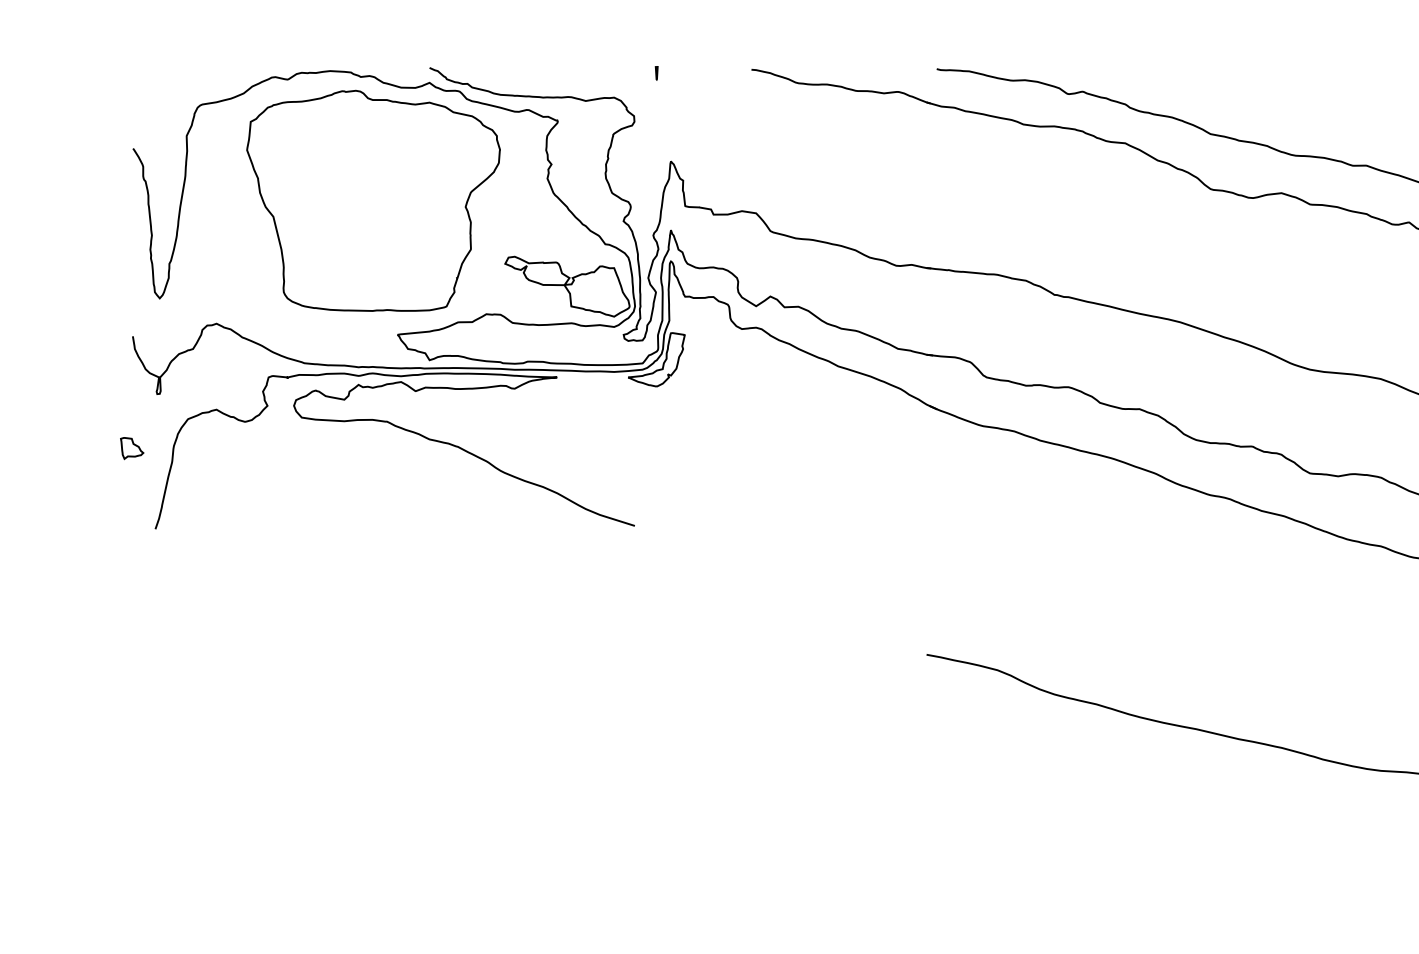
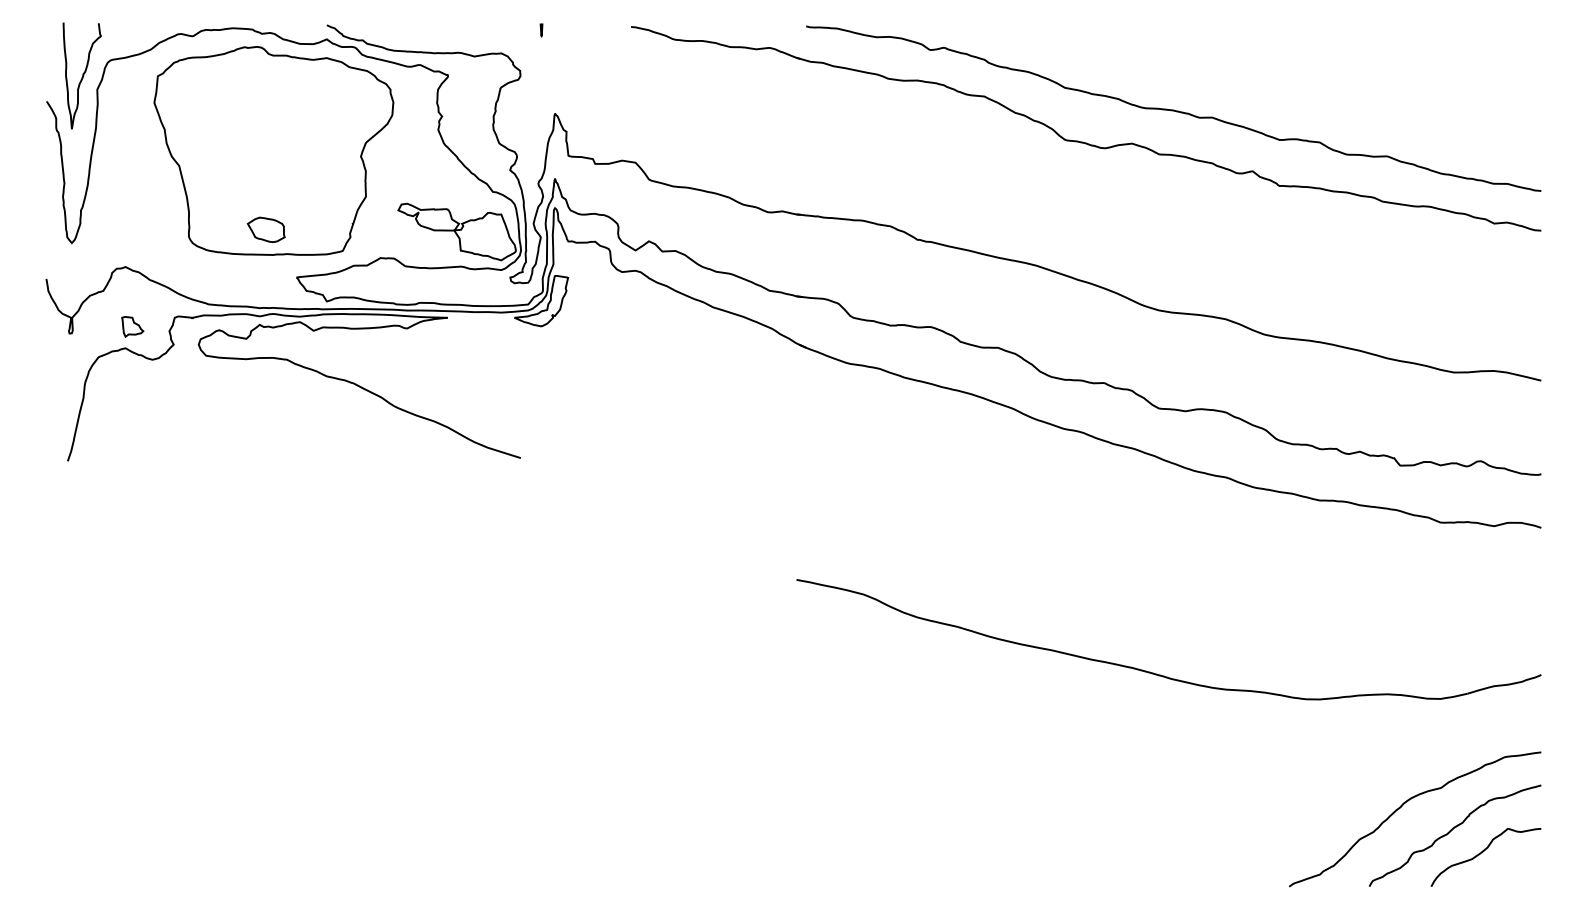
curve: (171, 121) -> (82, 75), added
part: (364, 284) -> (265, 229), added
part: (131, 448) -> (132, 326), moved

